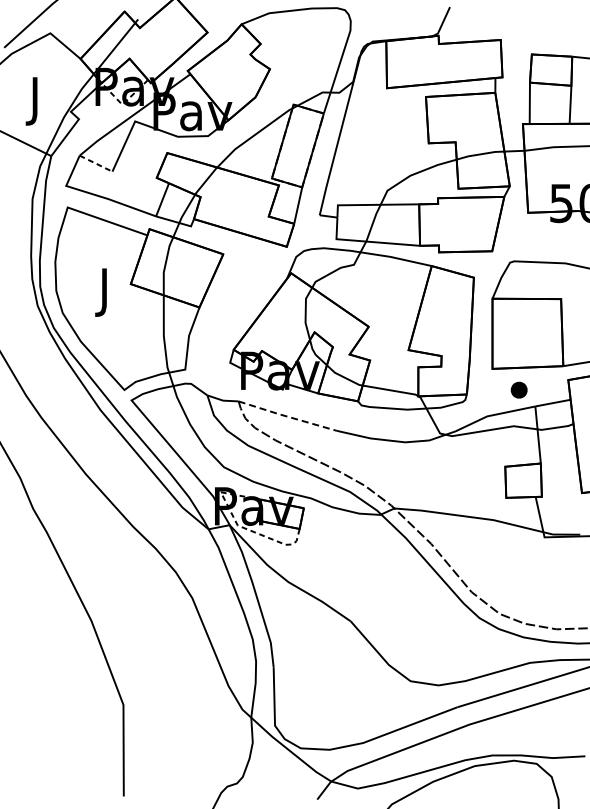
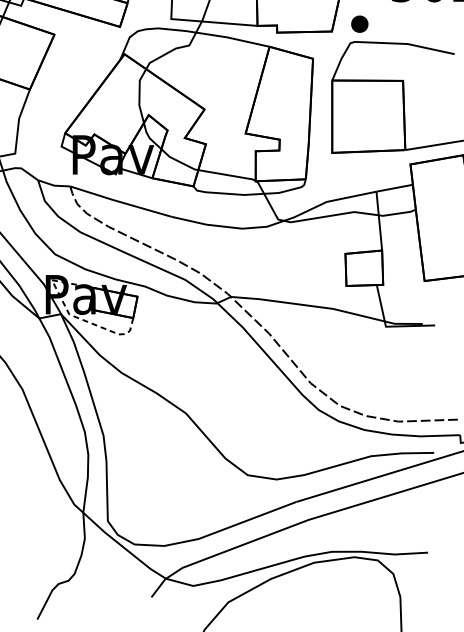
part: (518, 389) -> (359, 23), moved
line: (286, 416) -> (119, 202), dashed -> solid

